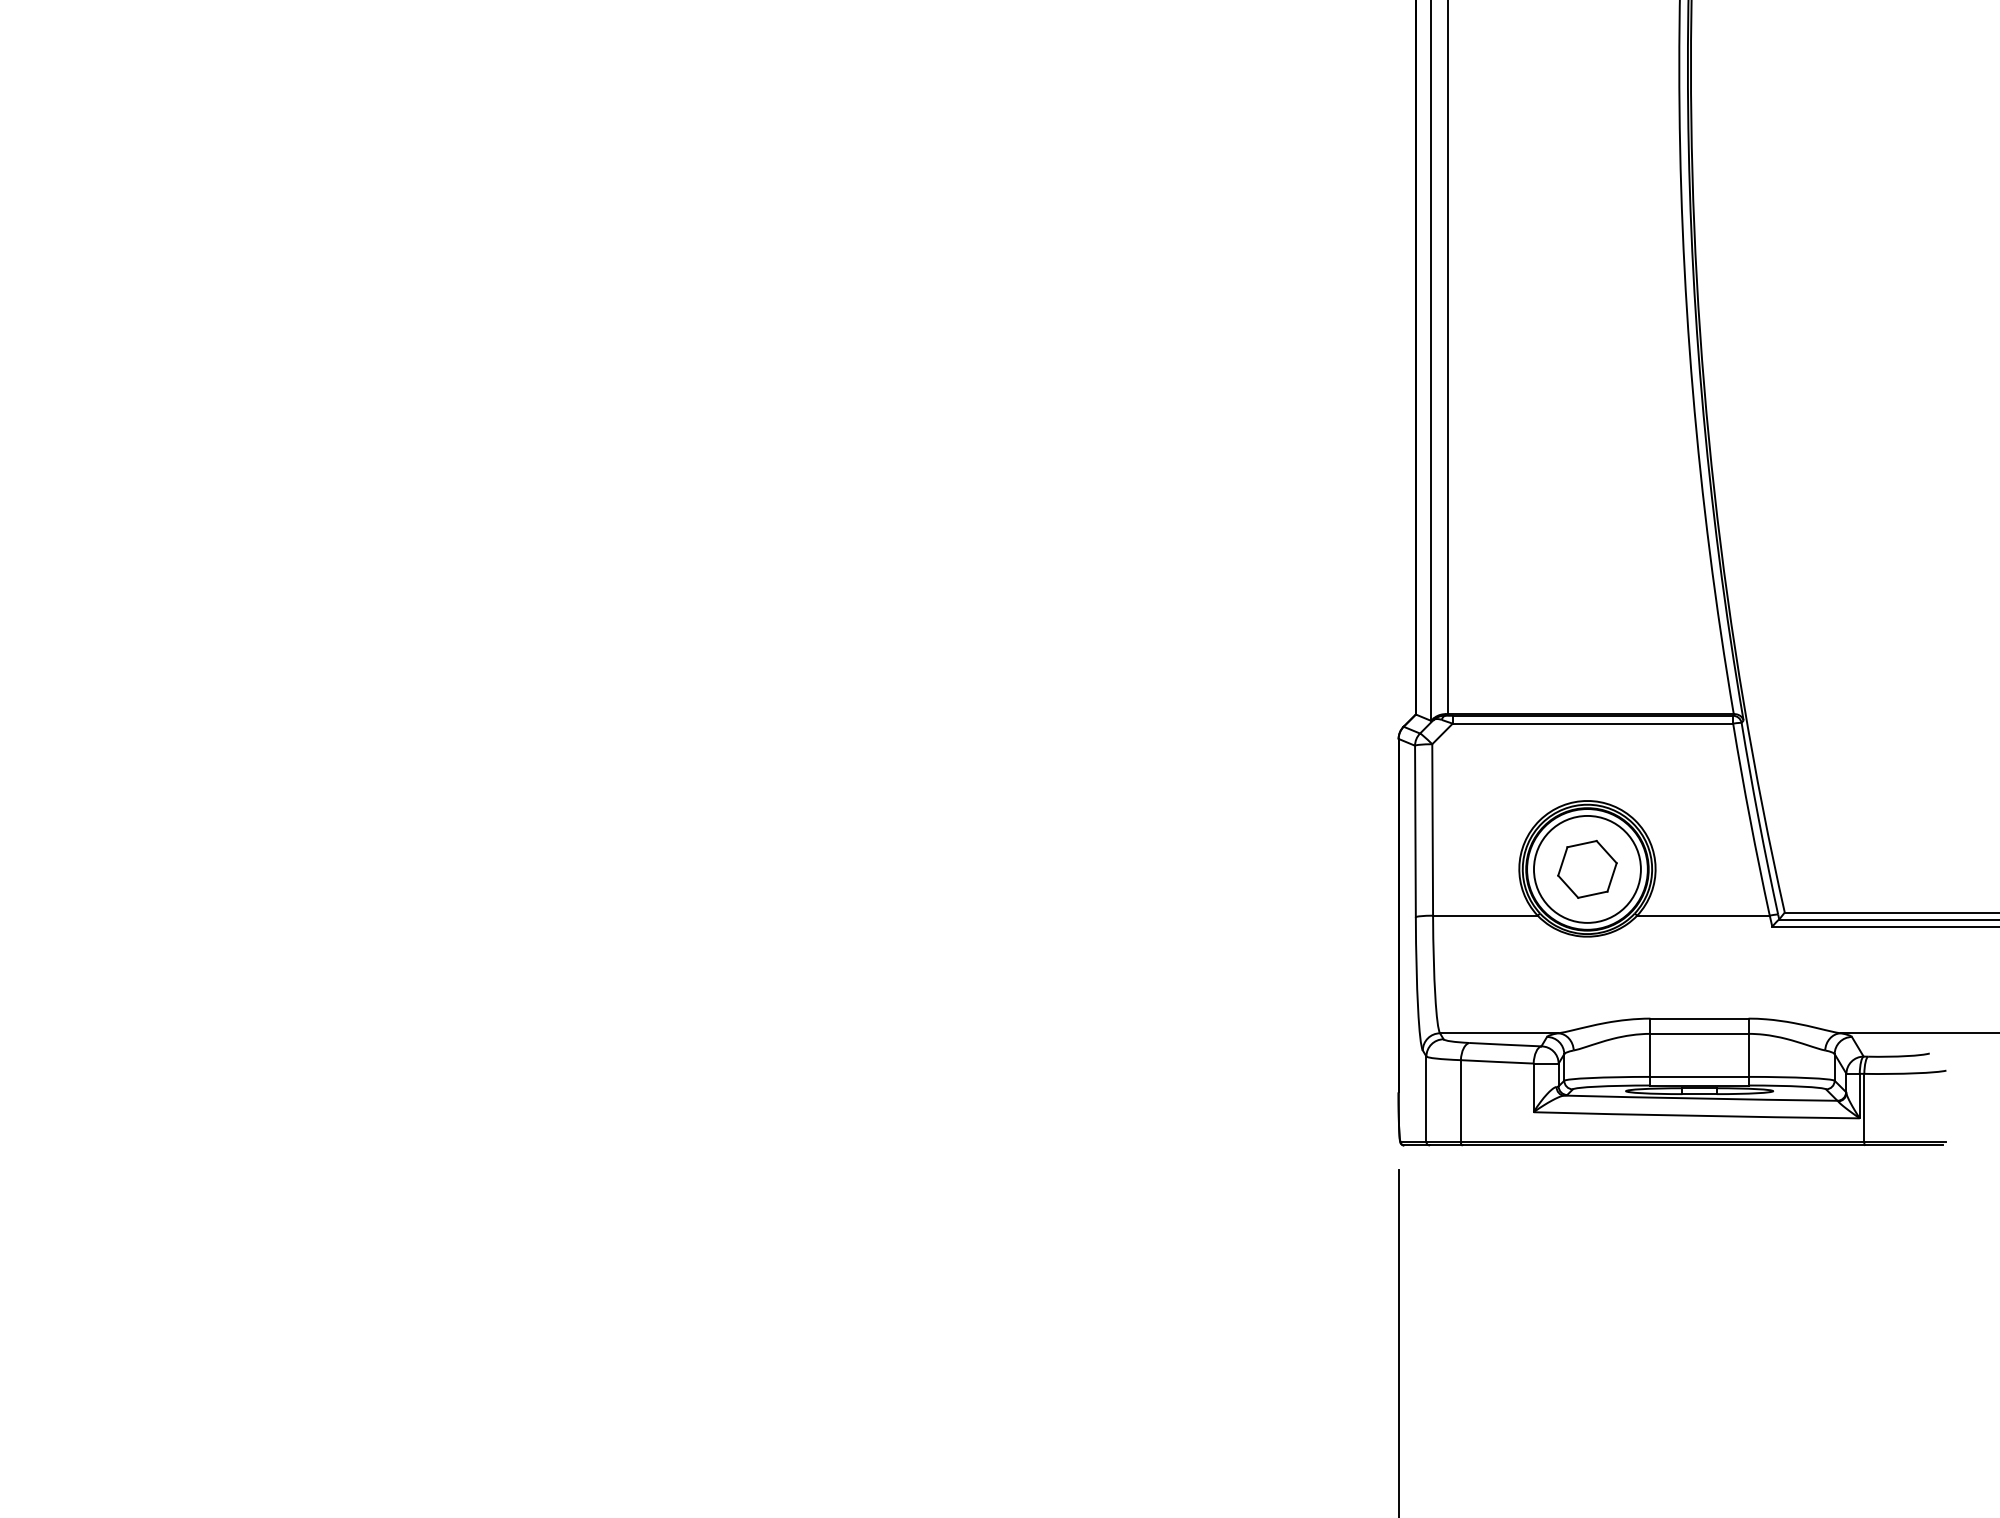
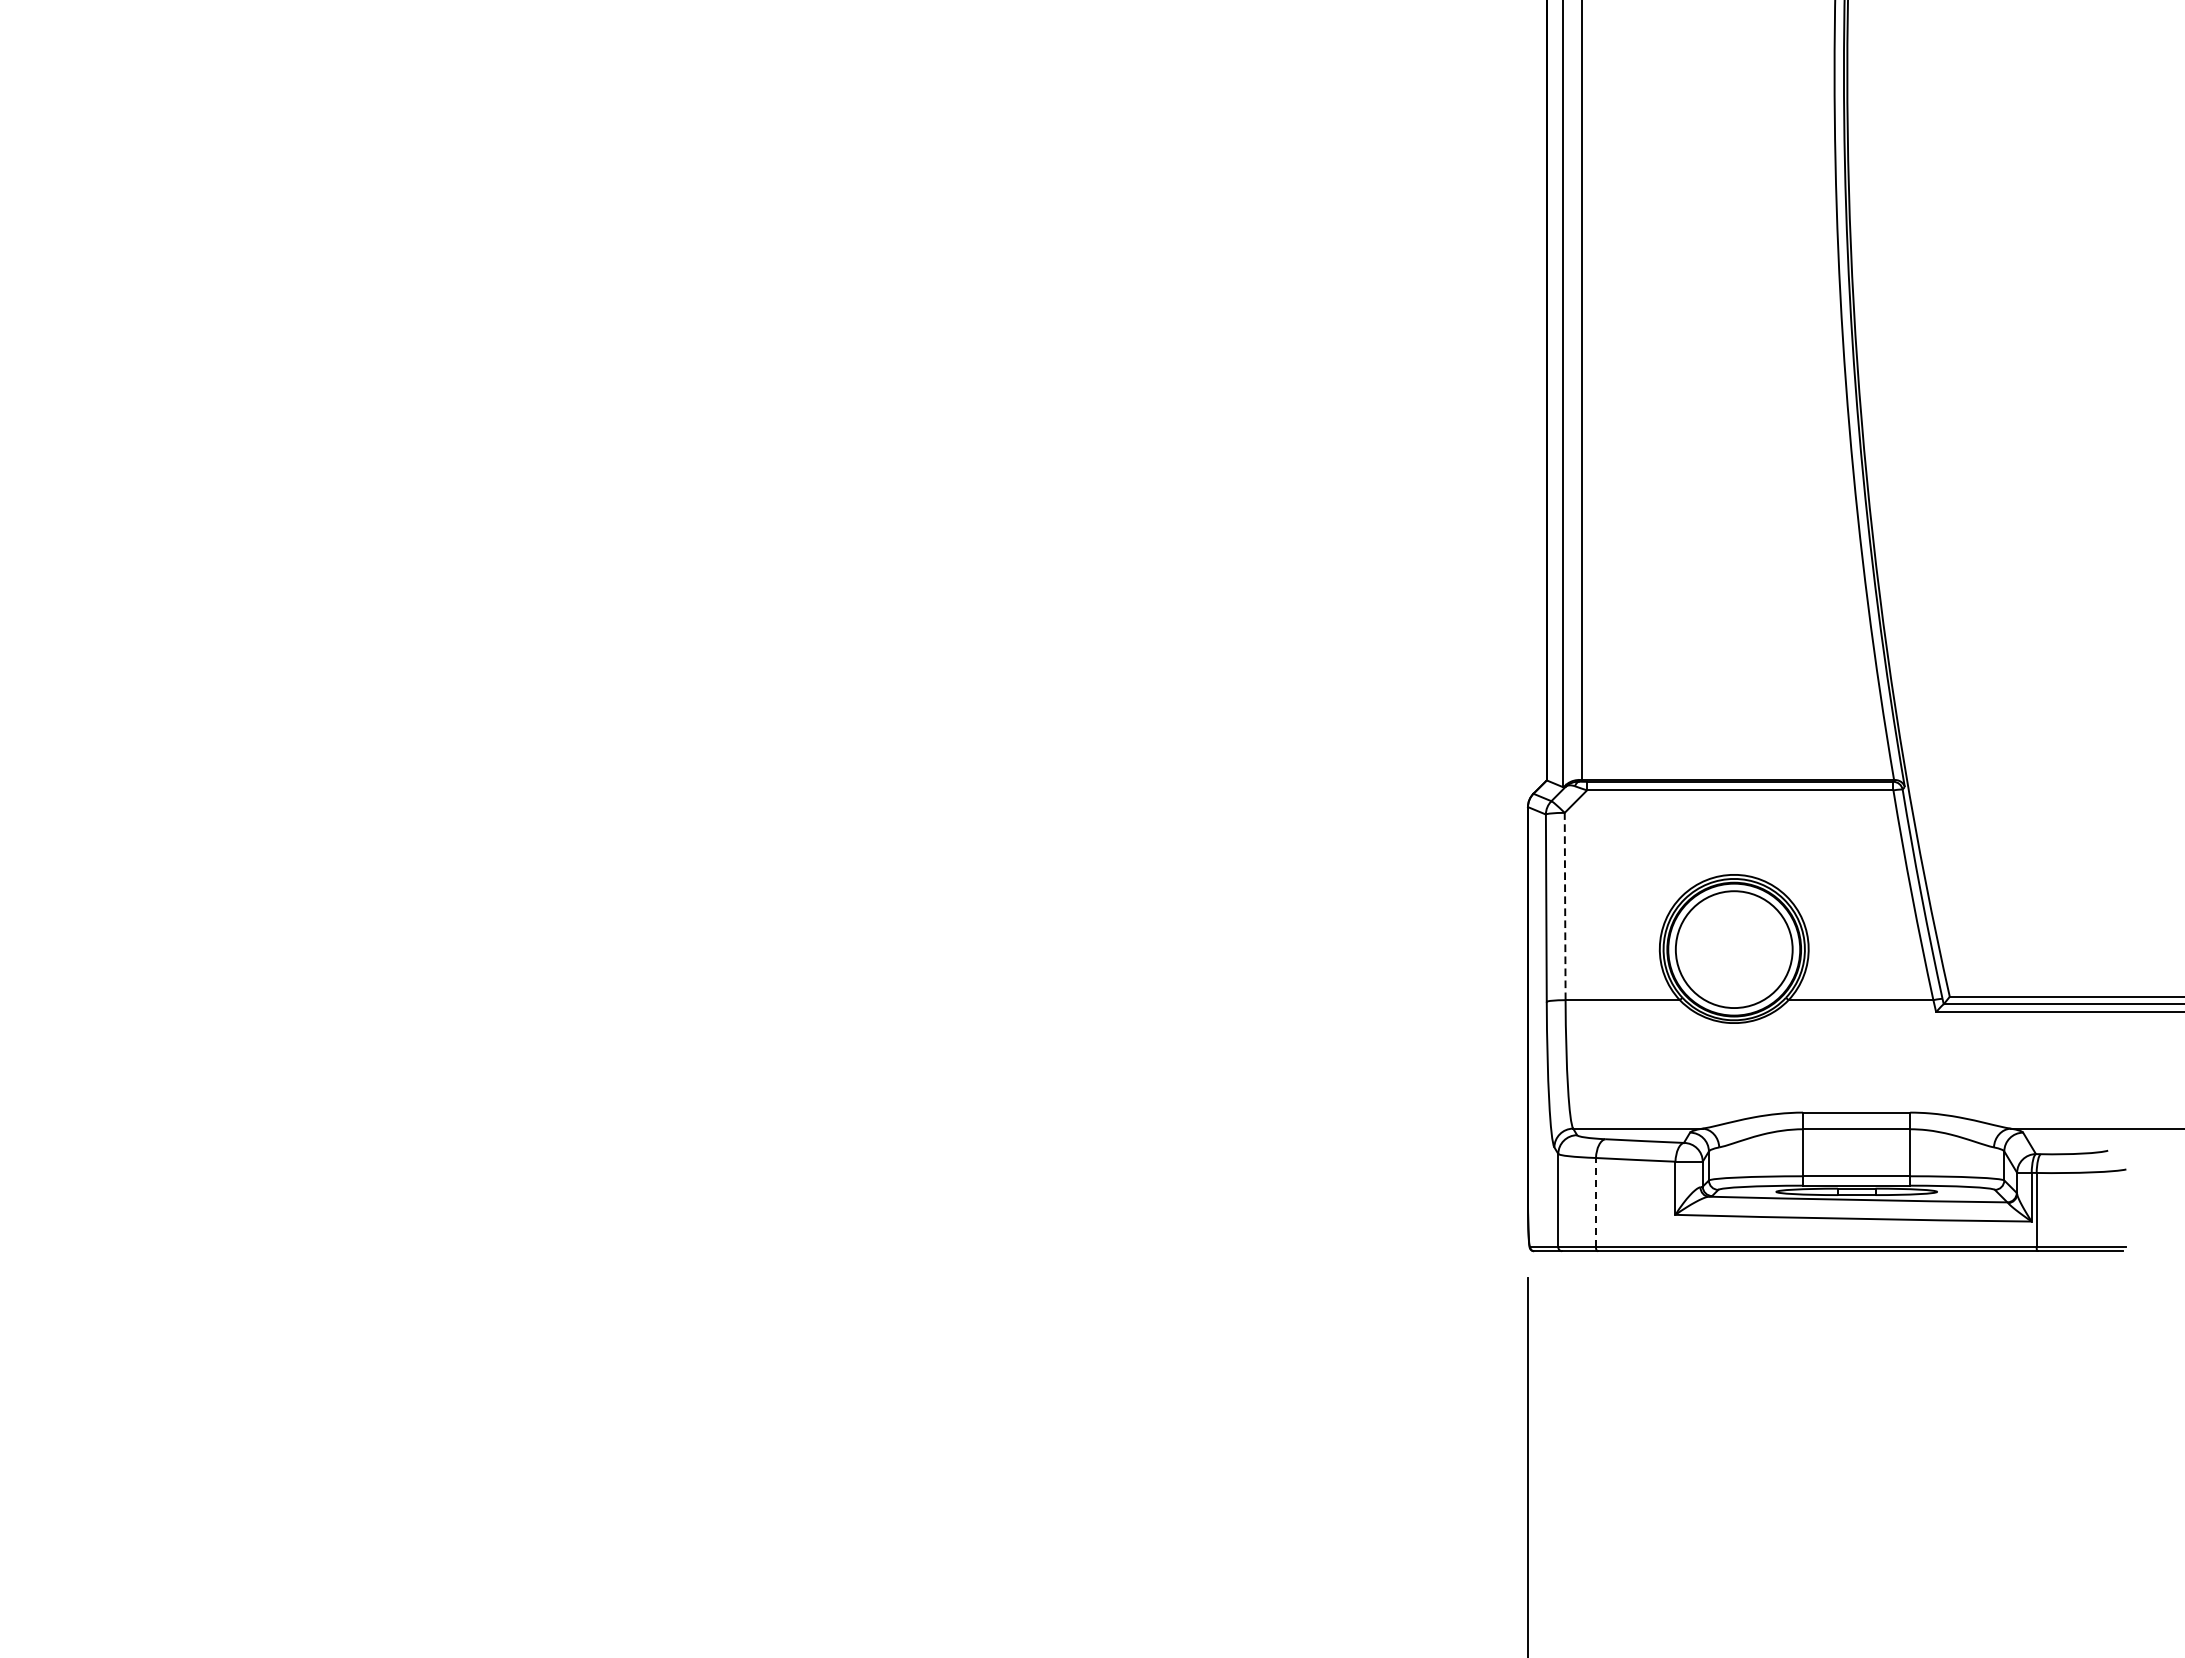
line: (1432, 829) -> (1564, 906), solid -> dashed
part: (1587, 868) -> (1734, 948), removed
line: (1460, 1101) -> (1595, 1203), solid -> dashed

